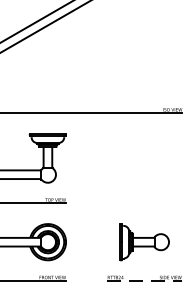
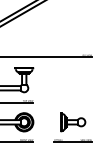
line: (145, 280) -> (73, 141), dashed -> solid

